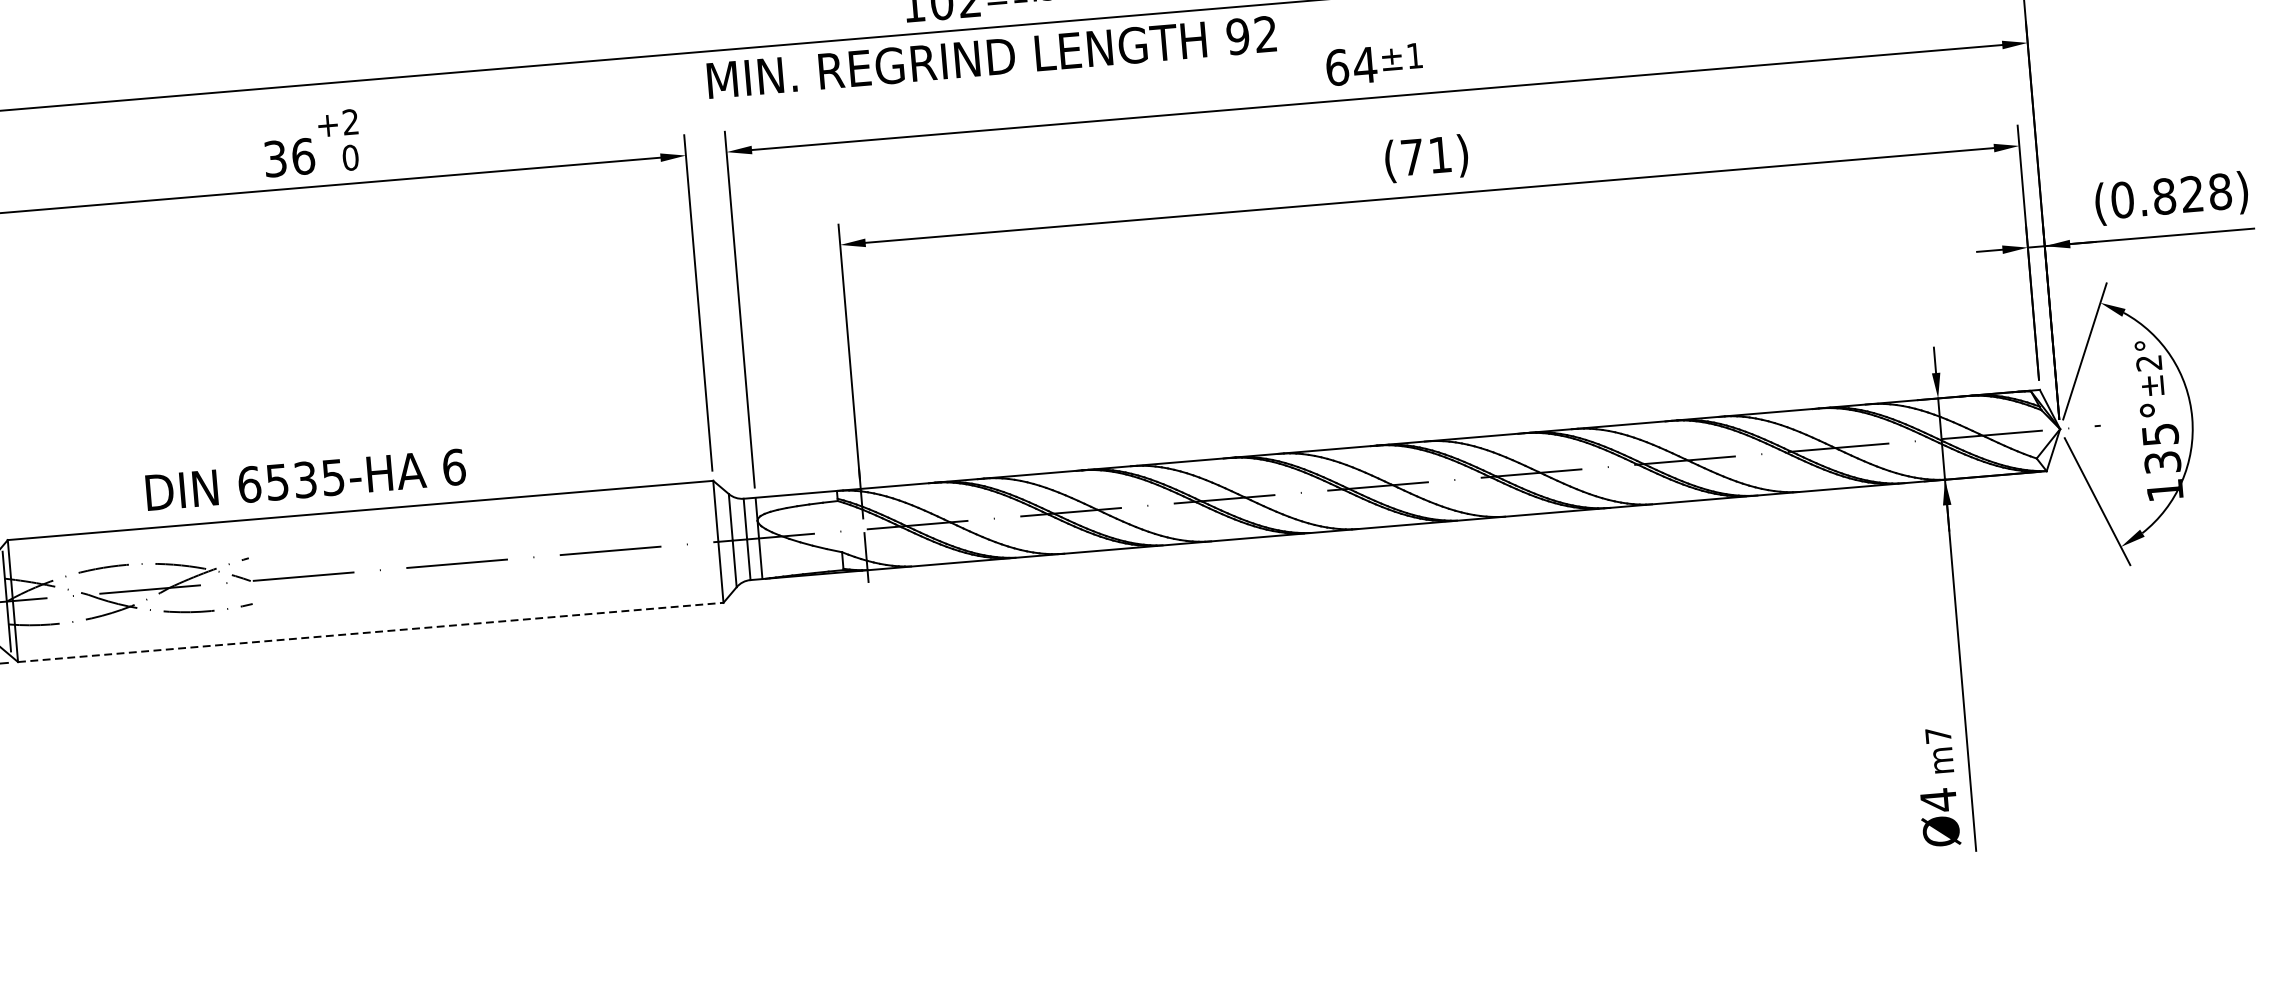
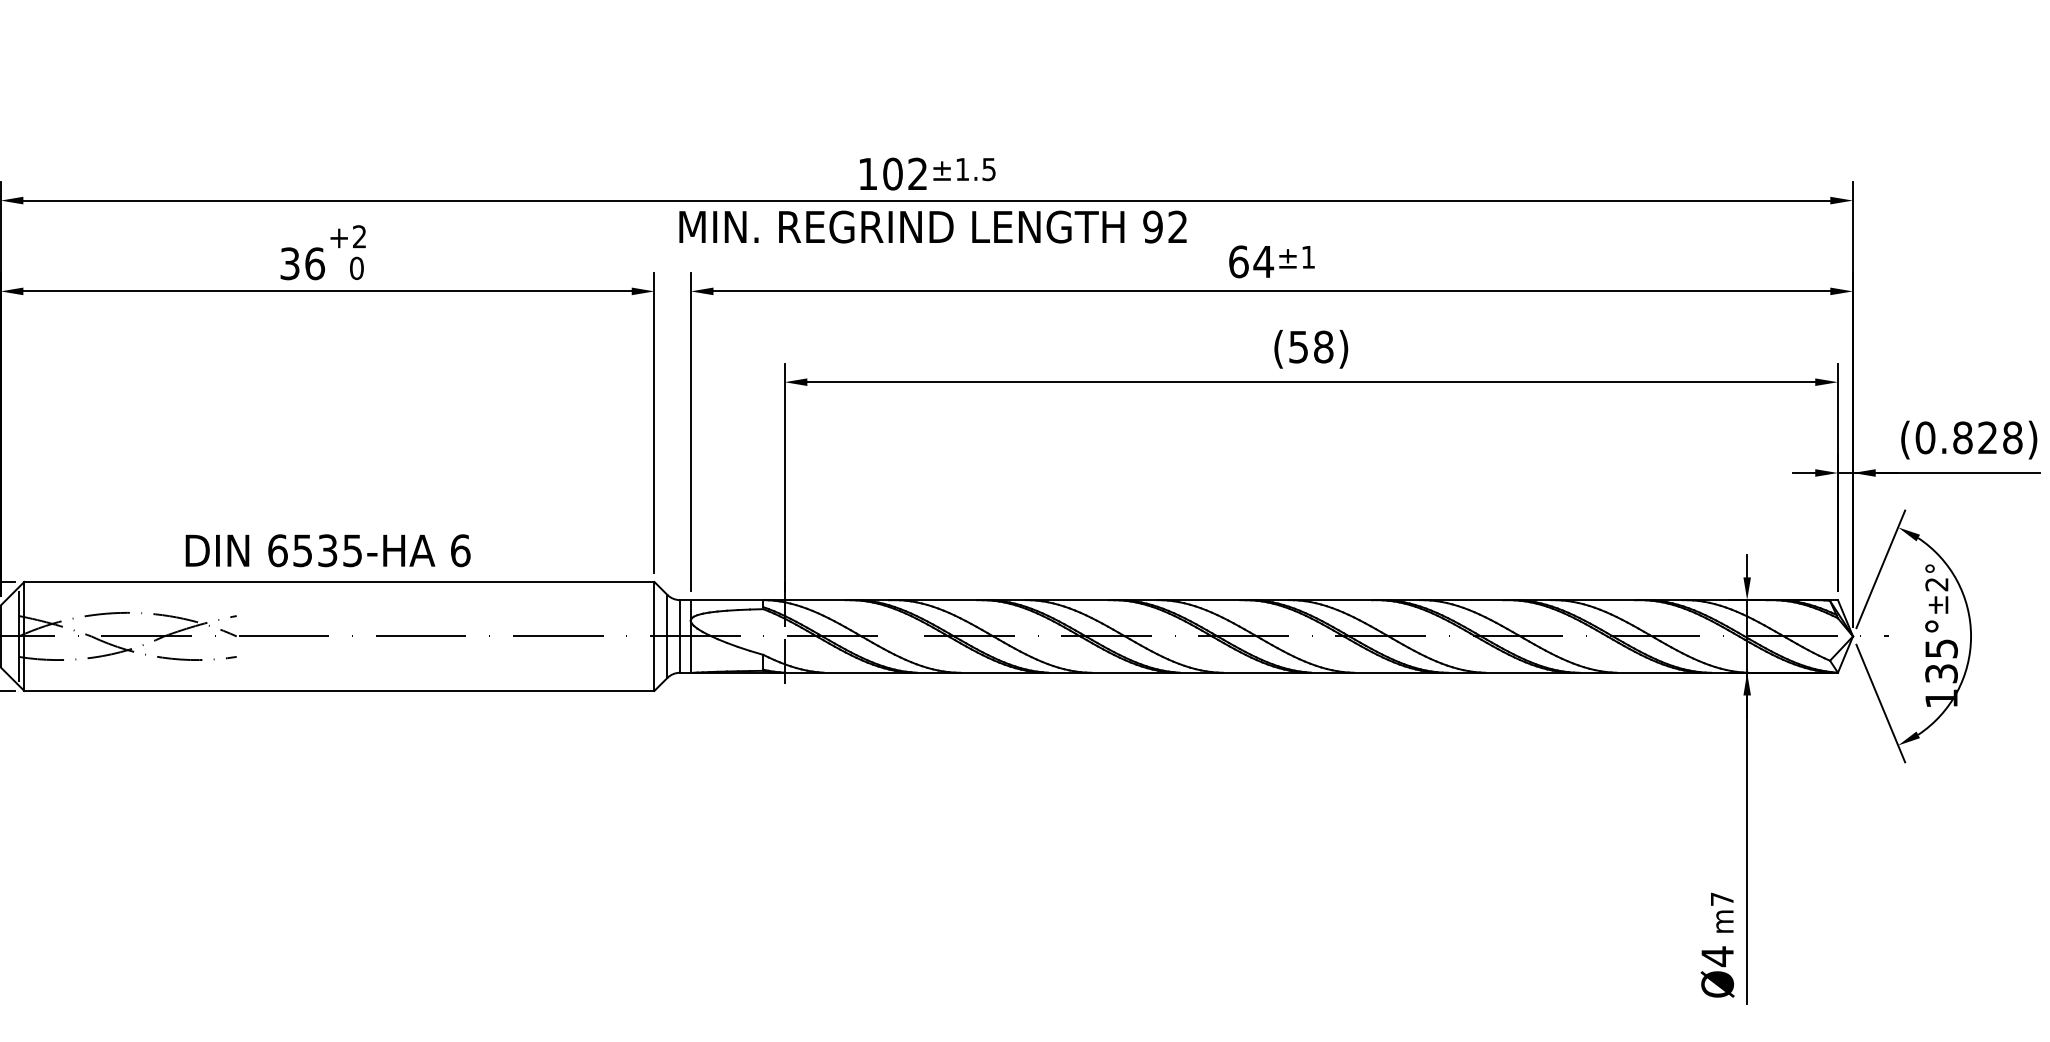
text: (1426, 155) -> (1311, 346), (71) -> (58)
text: (305, 479) -> (327, 550), moved
line: (370, 631) -> (339, 690), dashed -> solid

